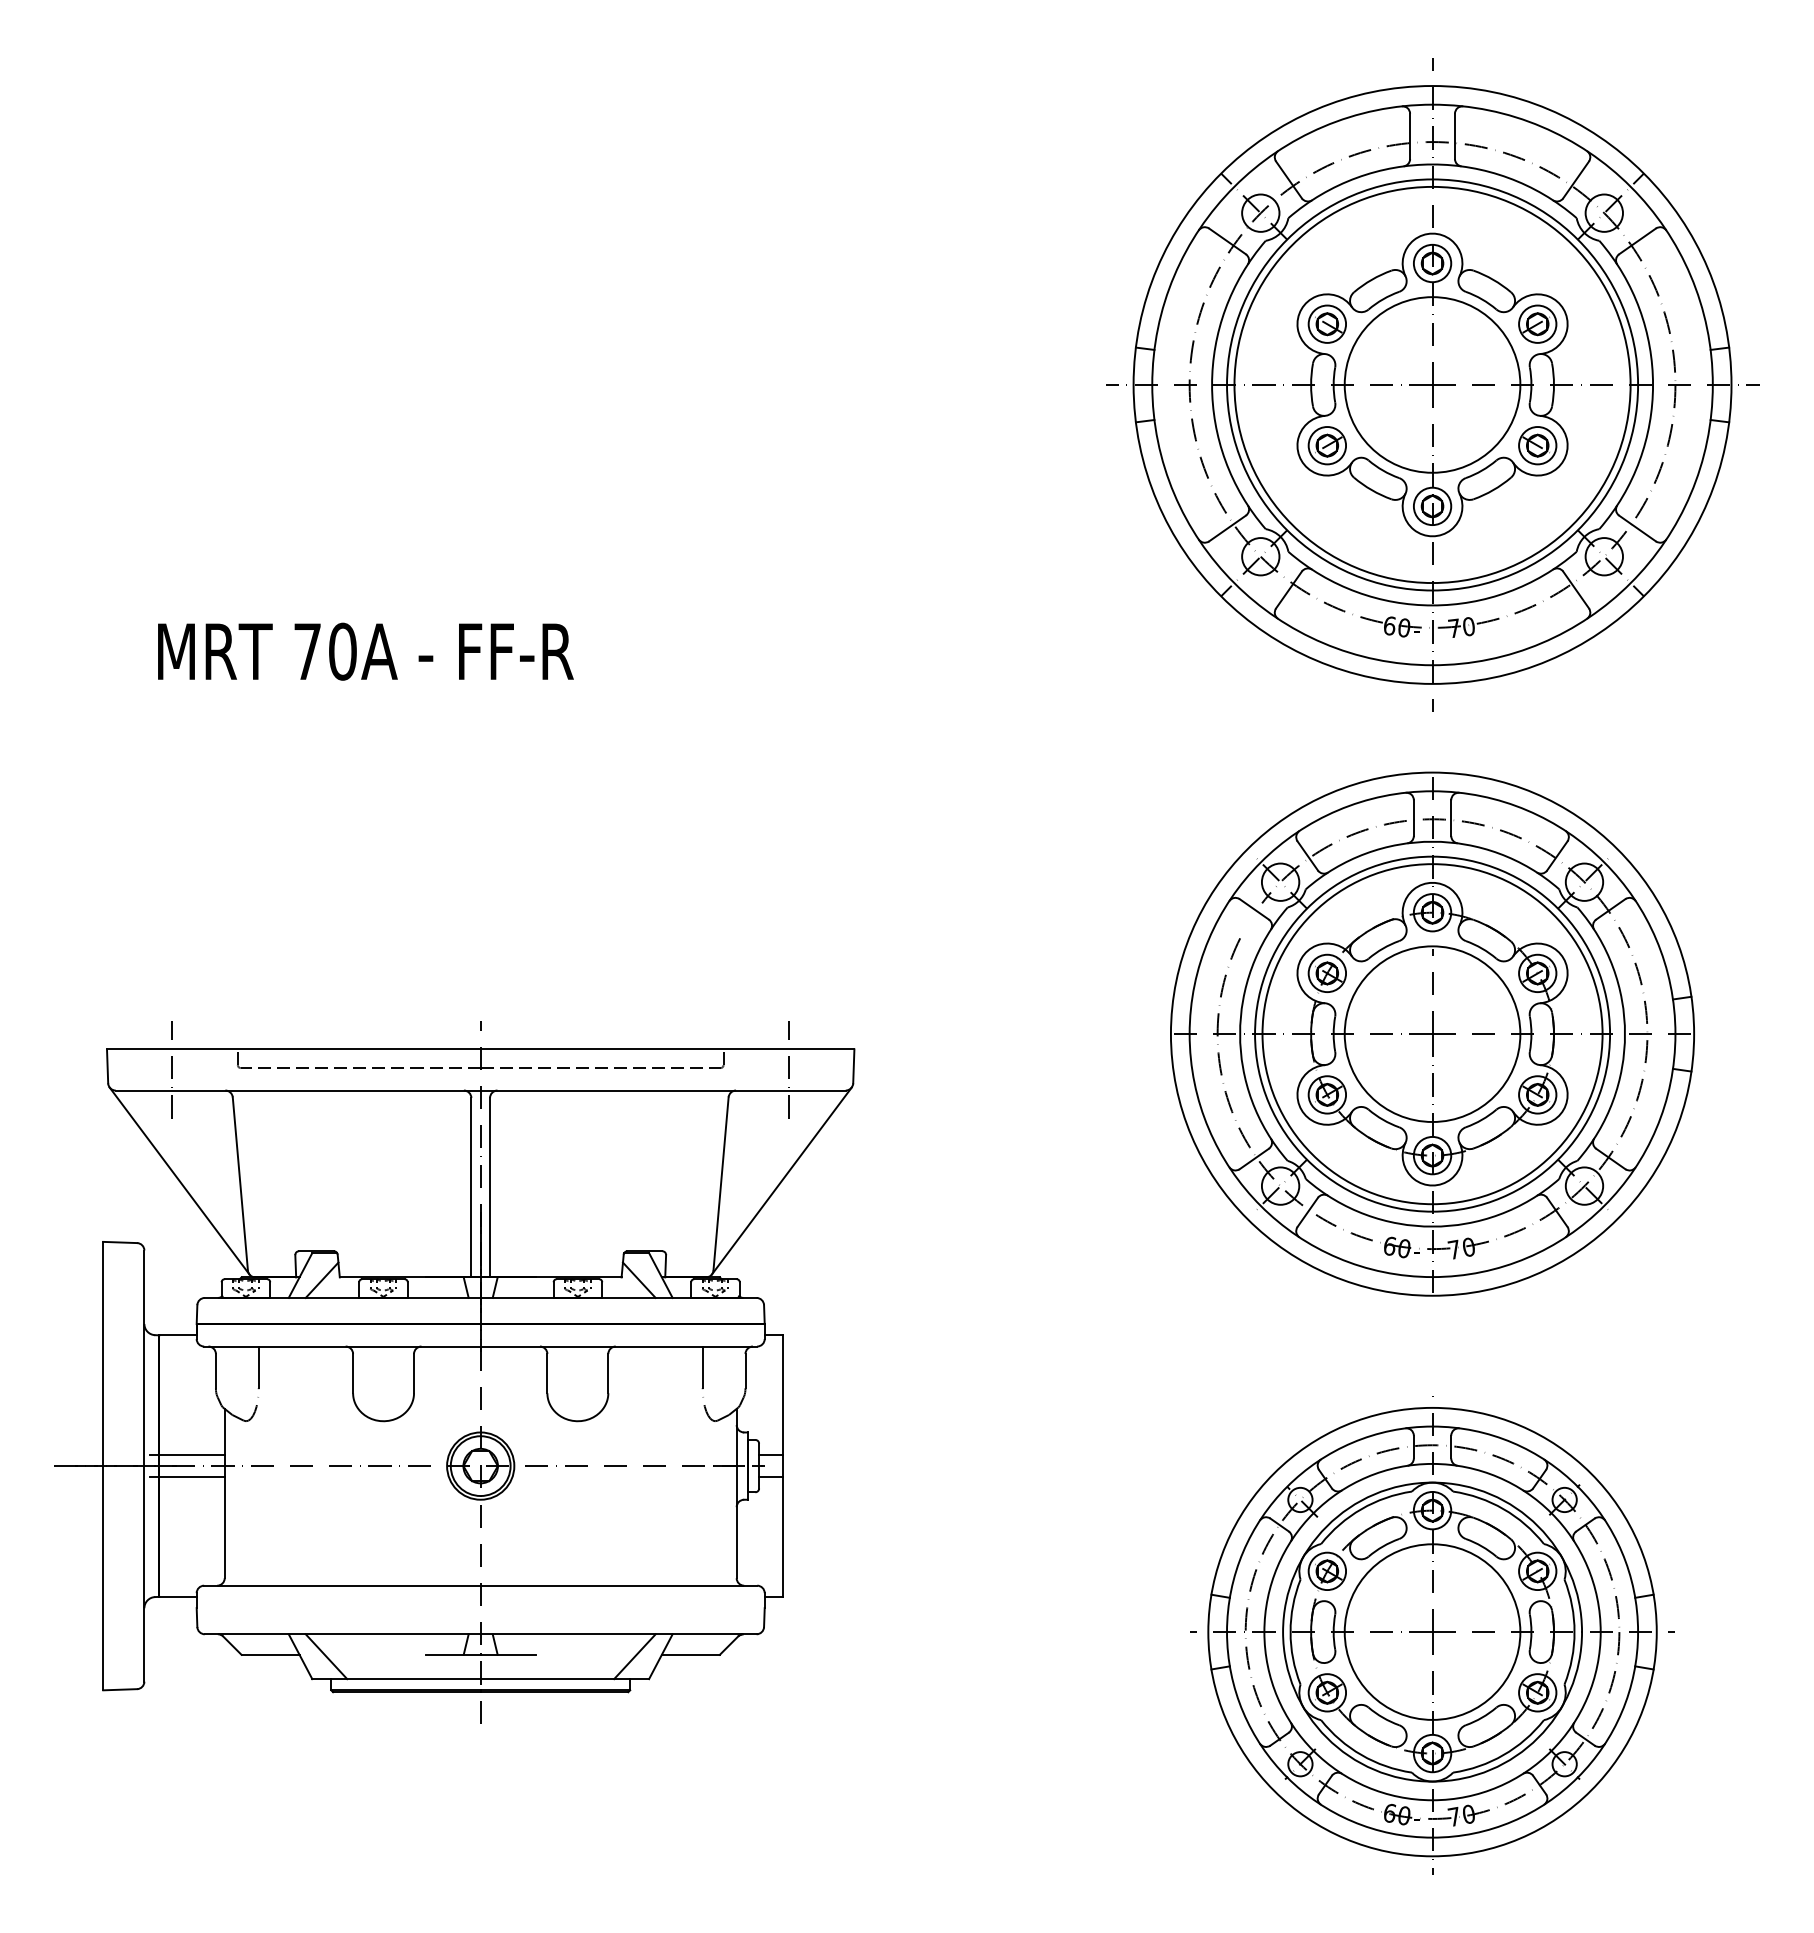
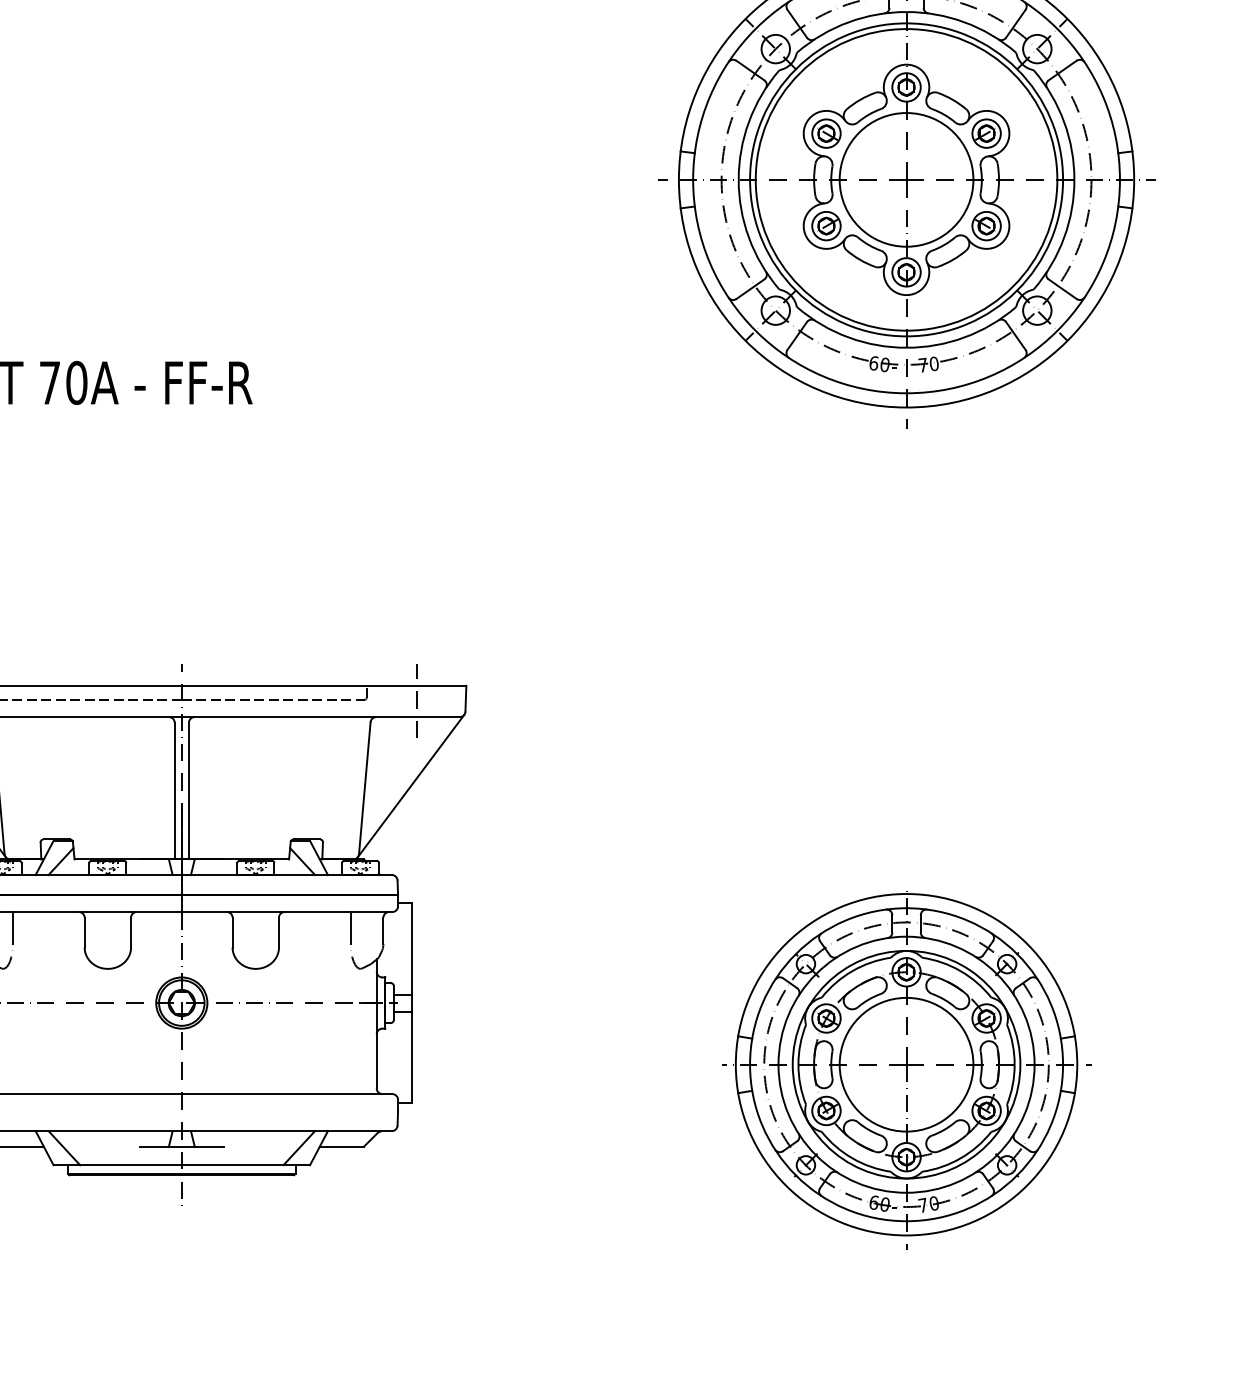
part: (1432, 1033) -> (906, 673), removed
part: (1432, 1635) -> (906, 1067), moved

